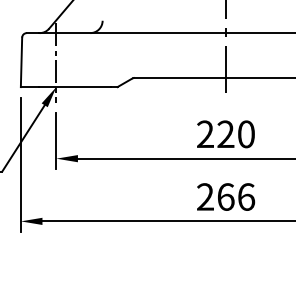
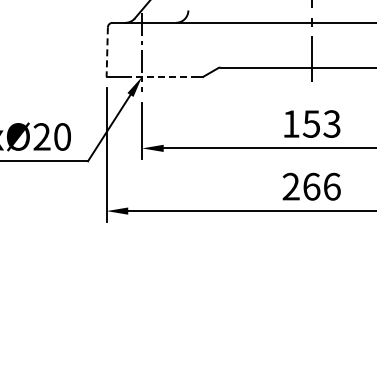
line: (21, 62) -> (107, 52), solid -> dashed
line: (75, 86) -> (161, 76), solid -> dashed
text: (225, 133) -> (311, 123), 220 -> 153

